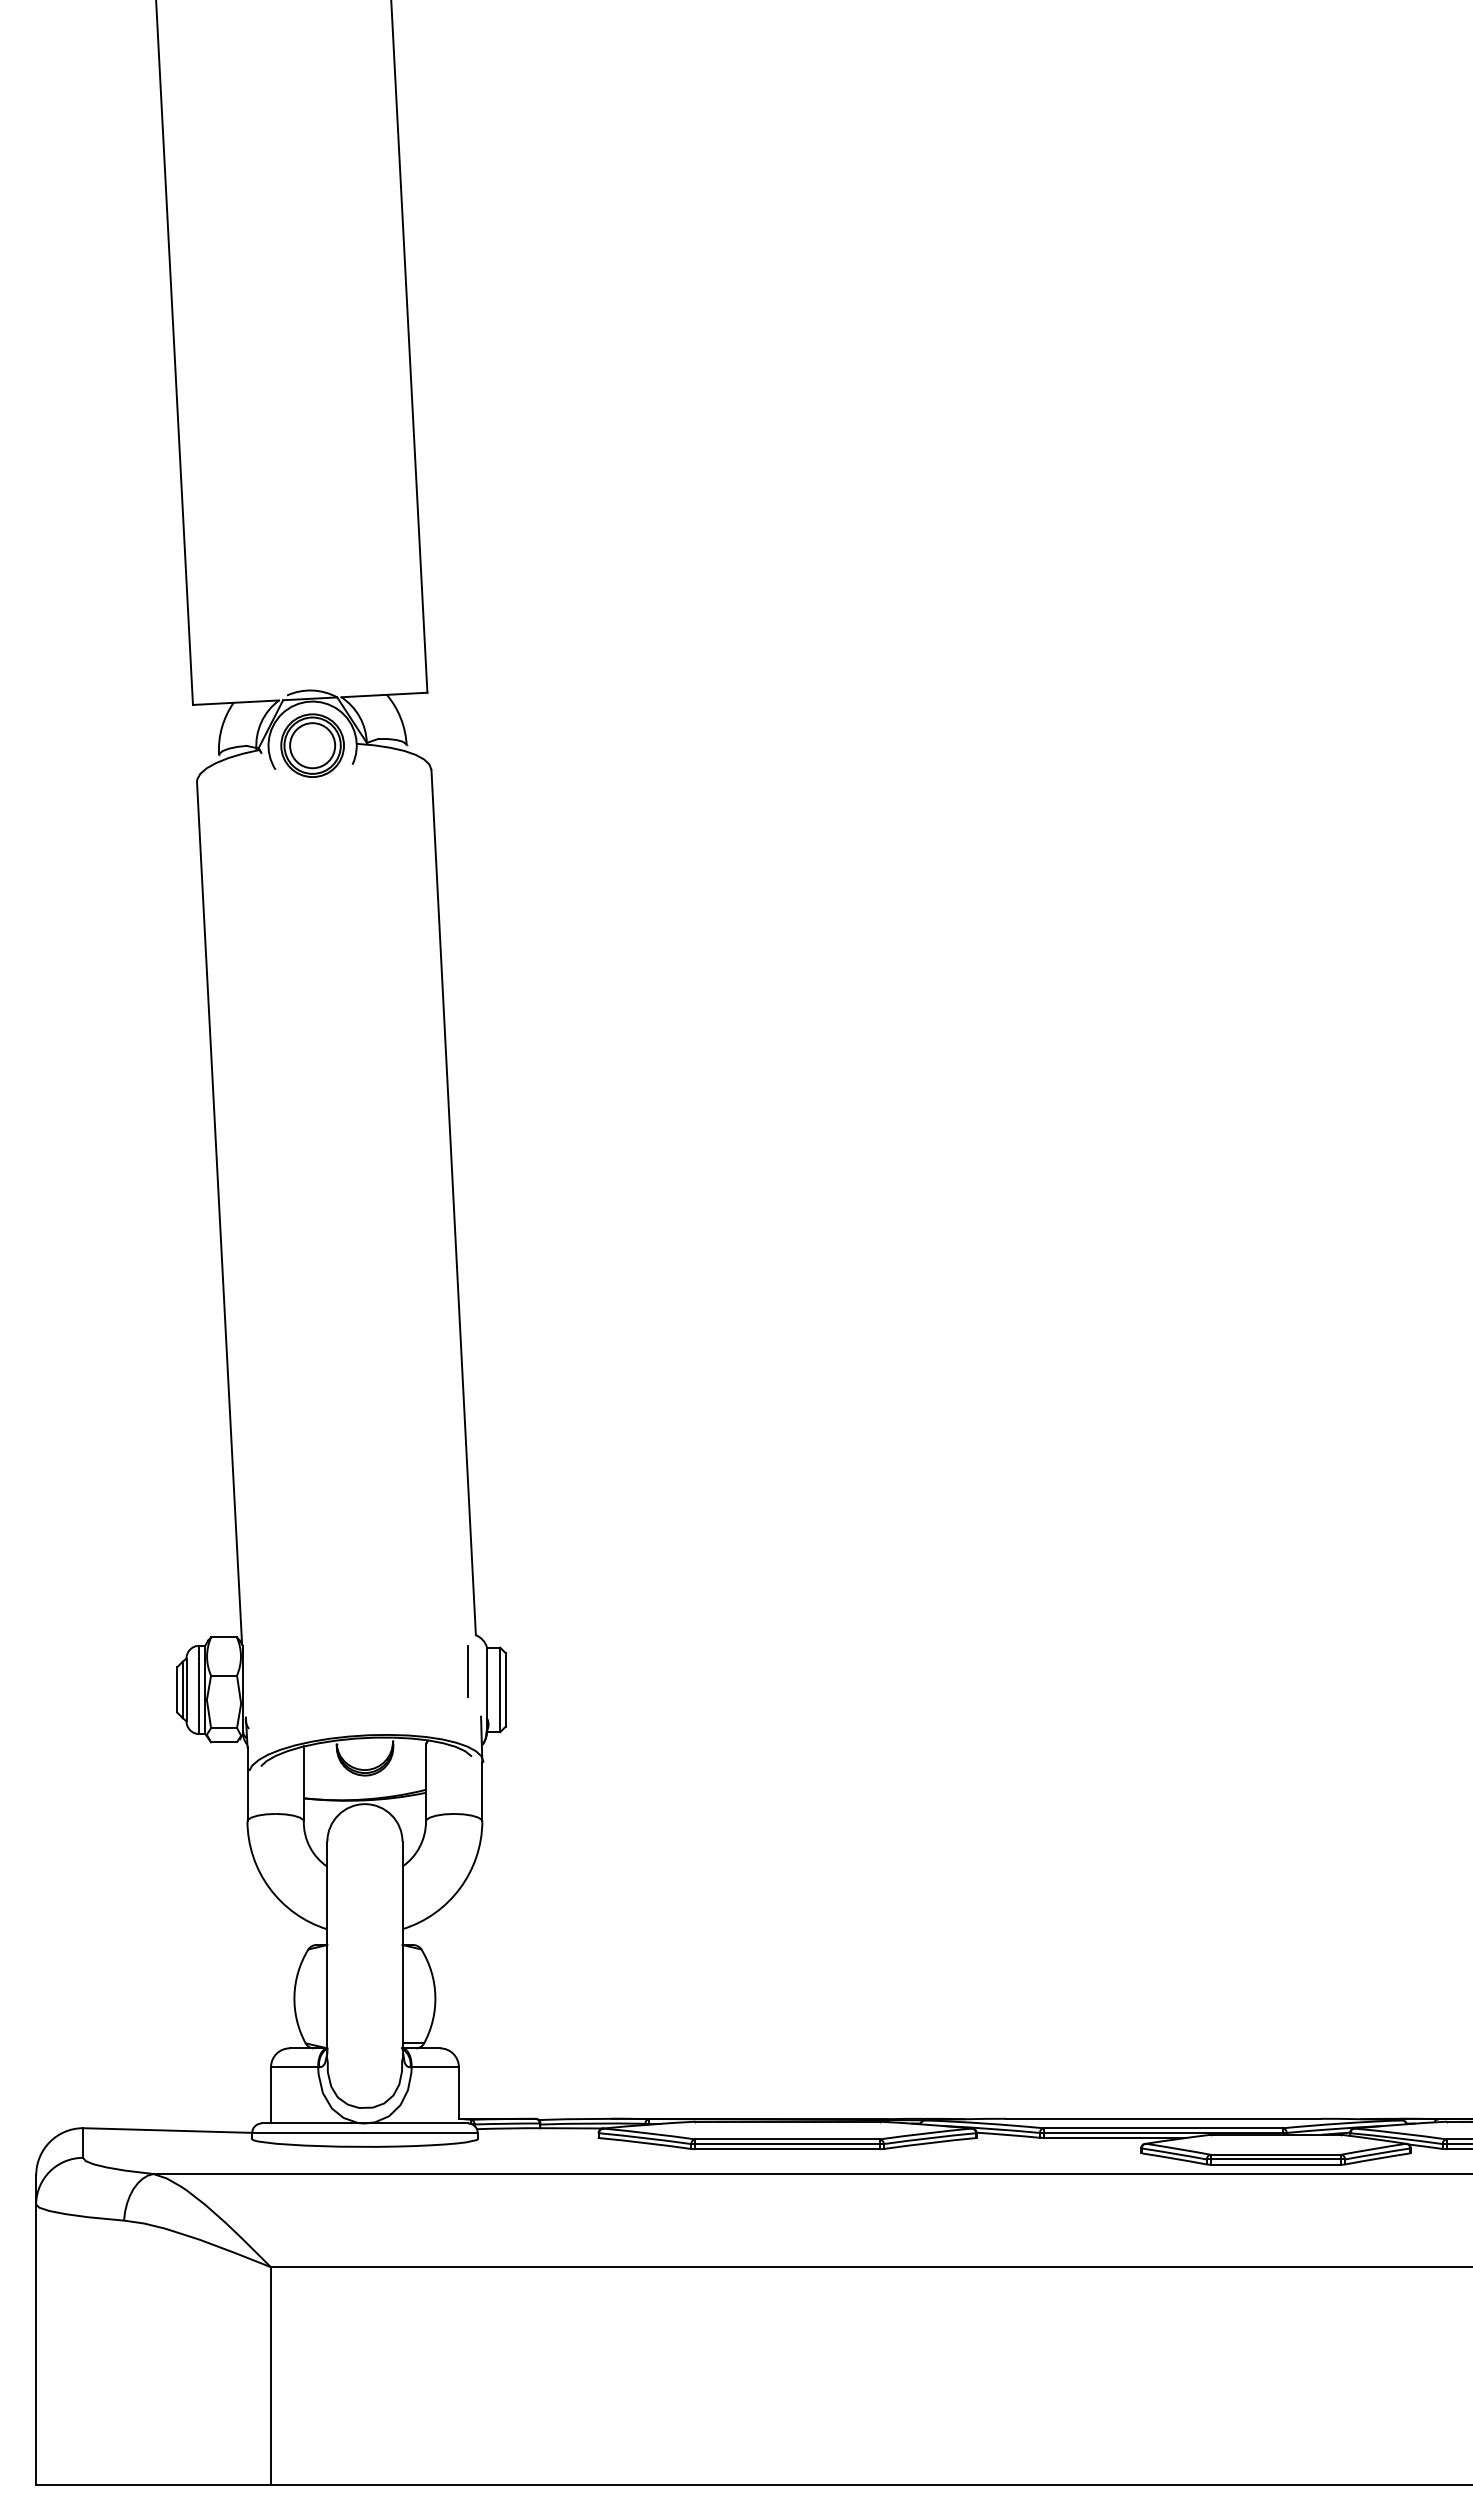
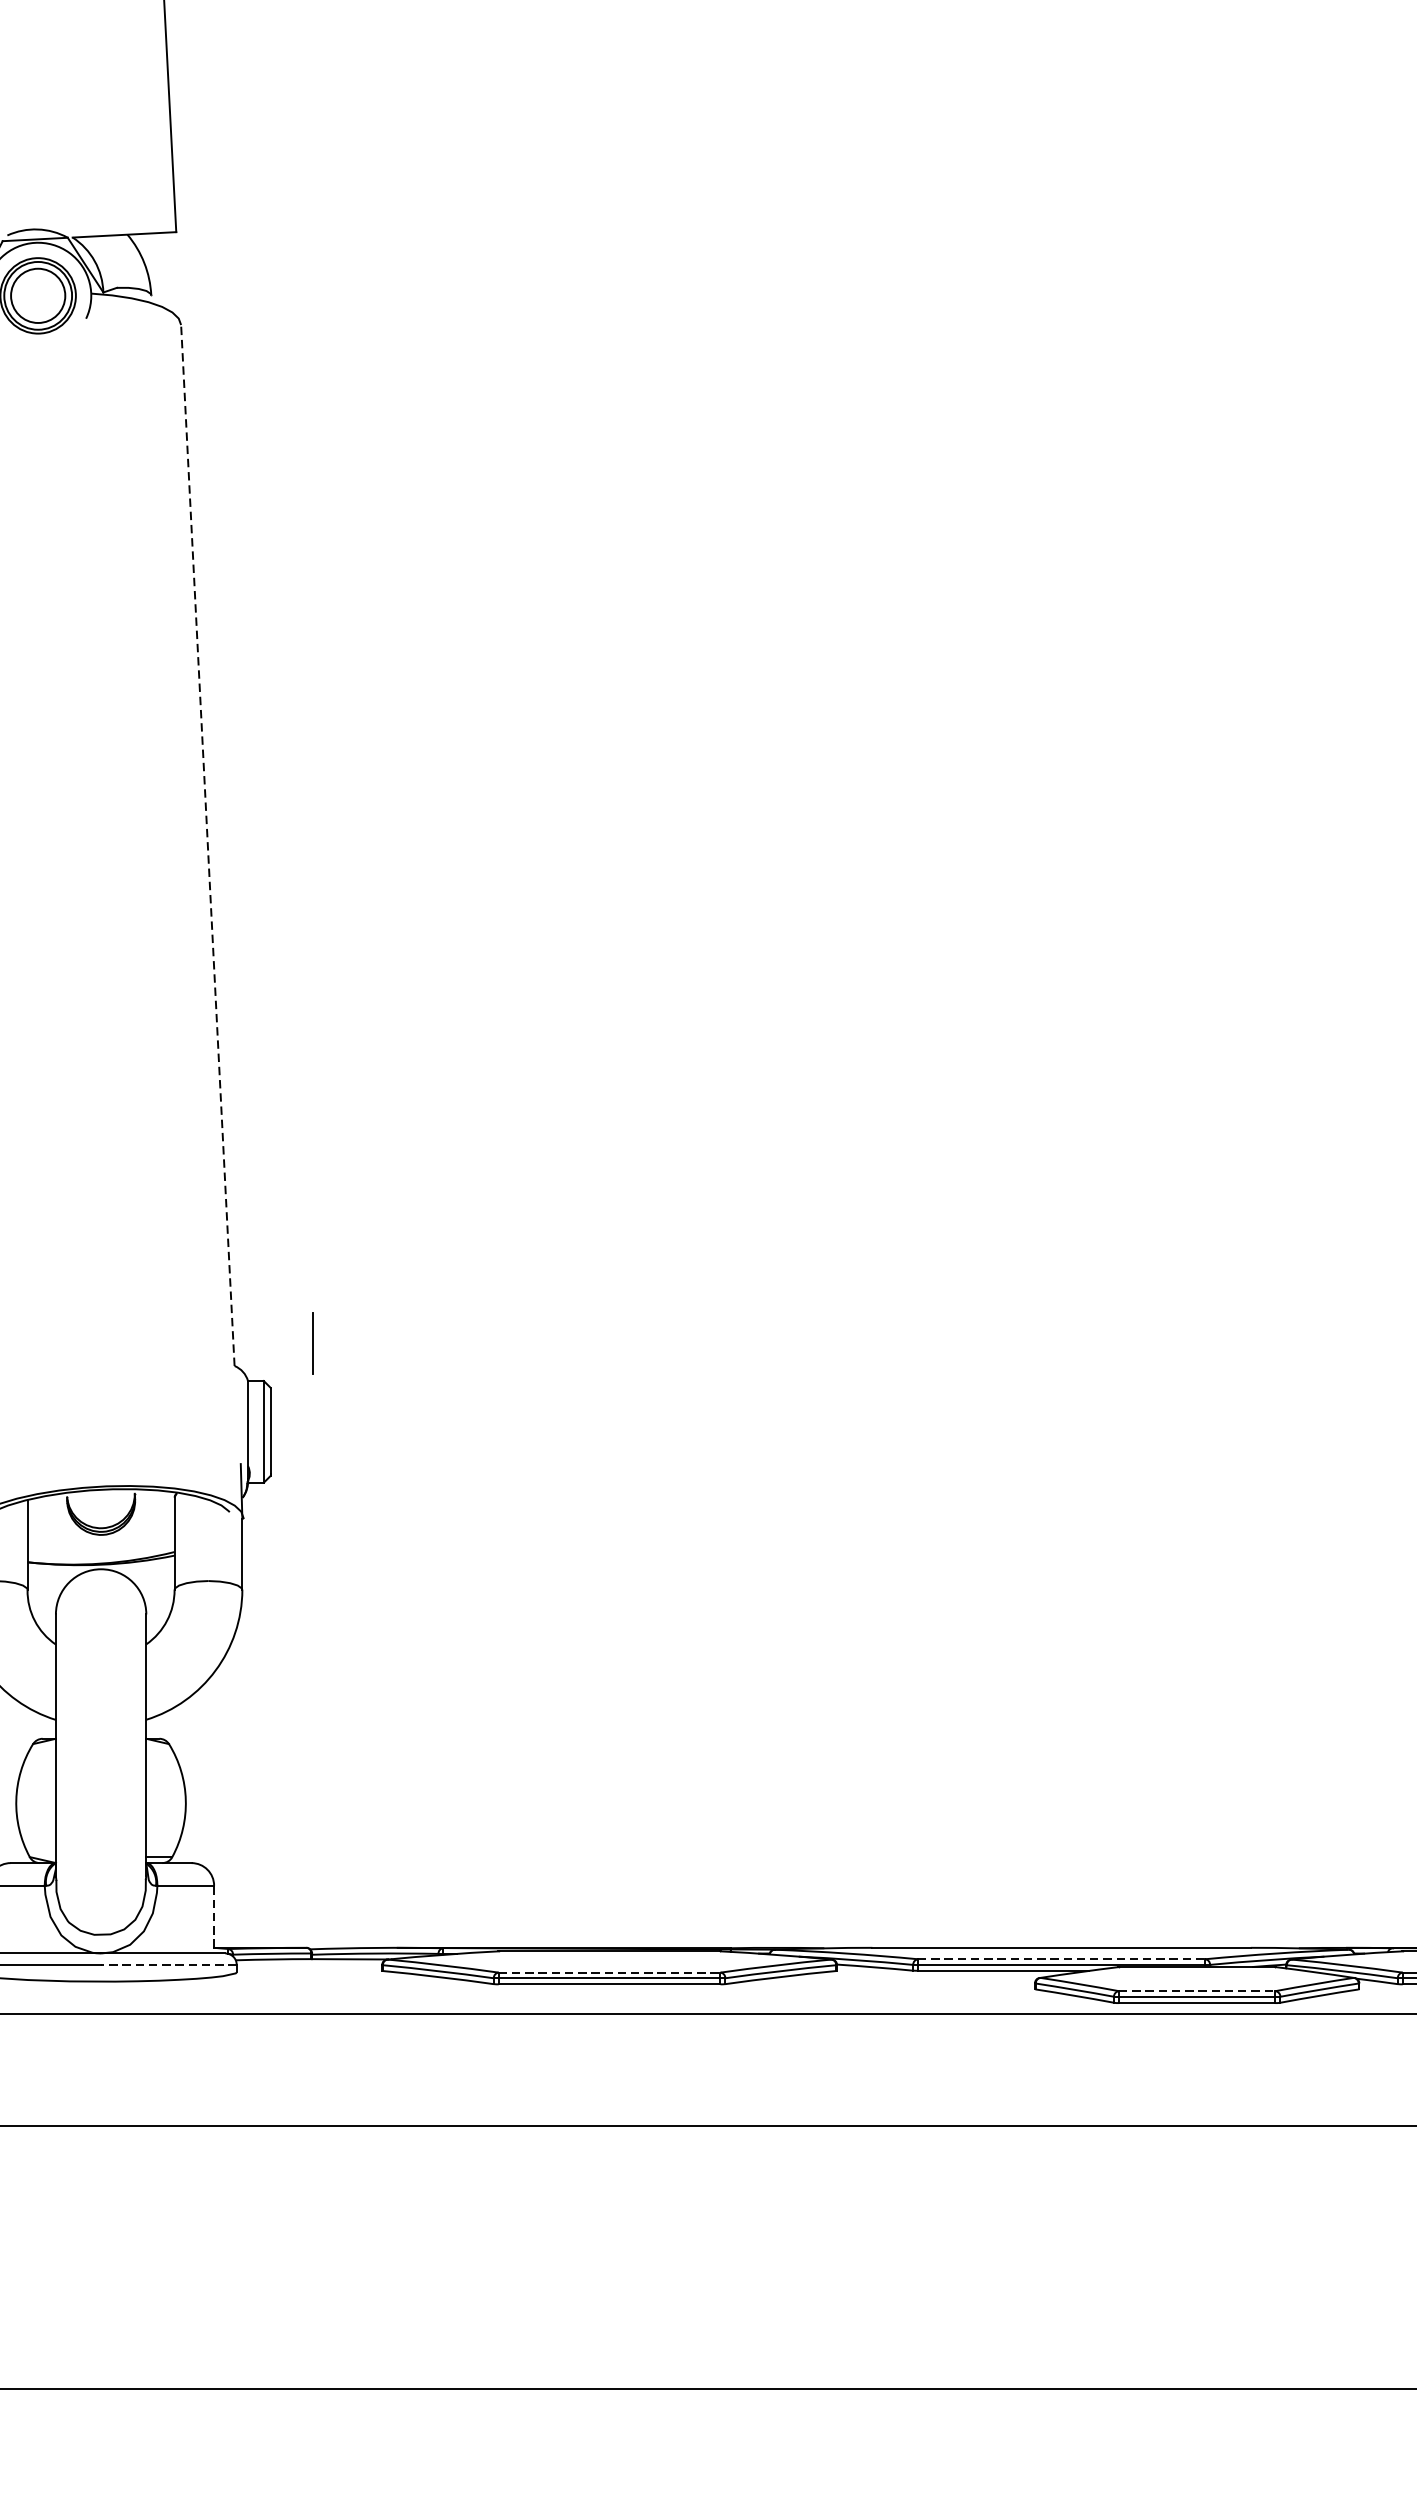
line: (453, 1202) -> (207, 845), solid -> dashed
line: (467, 1671) -> (312, 1343), moved
line: (458, 2092) -> (213, 1916), solid -> dashed
line: (1163, 2128) -> (1061, 1959), solid -> dashed
line: (420, 2132) -> (167, 1964), solid -> dashed
line: (788, 2139) -> (610, 1972), solid -> dashed
line: (1276, 2154) -> (1197, 1990), solid -> dashed

